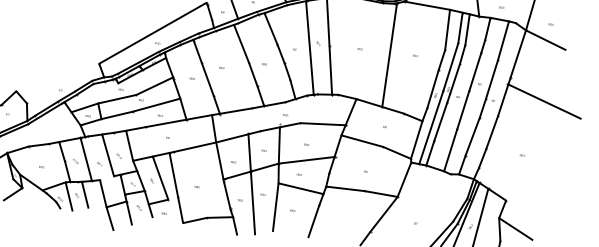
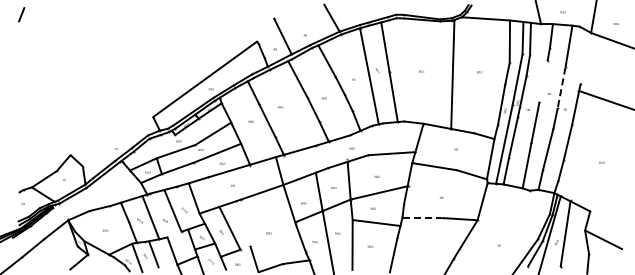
line: (517, 54) -> (585, 58), removed
line: (475, 71) -> (543, 81), removed
line: (491, 80) -> (561, 88), solid -> dashed
line: (174, 174) -> (243, 223), removed
line: (345, 188) -> (422, 217), solid -> dashed

